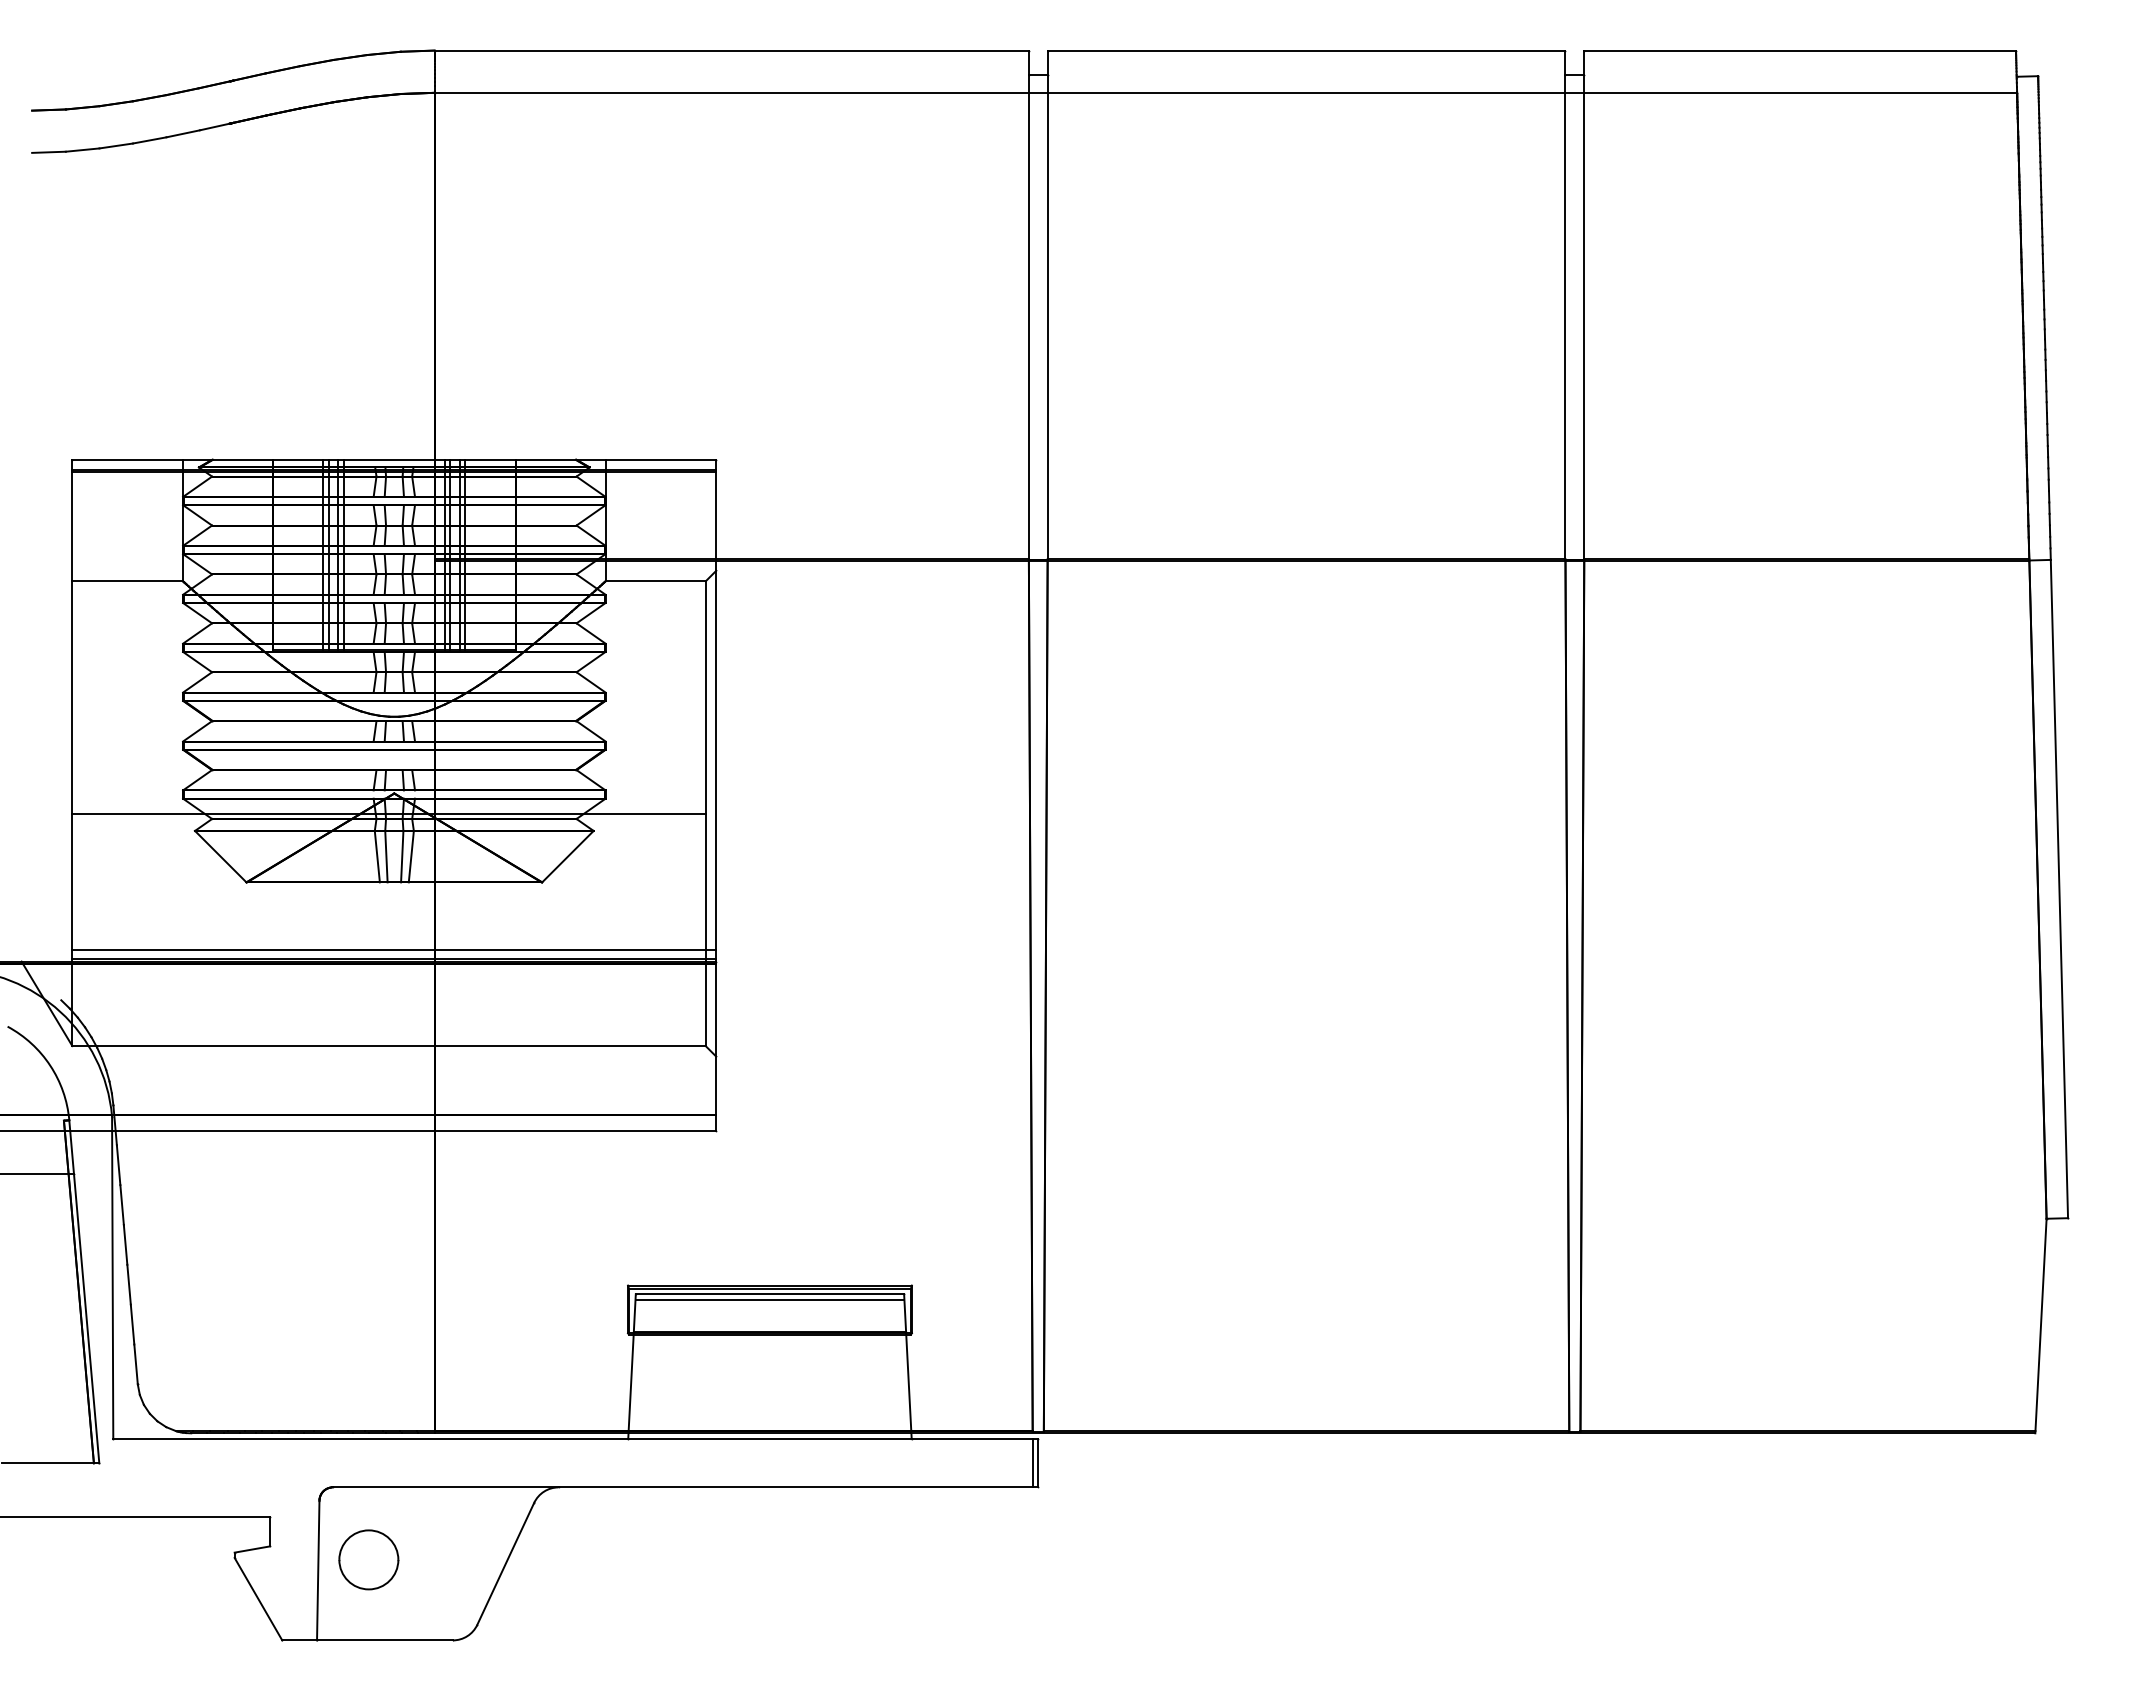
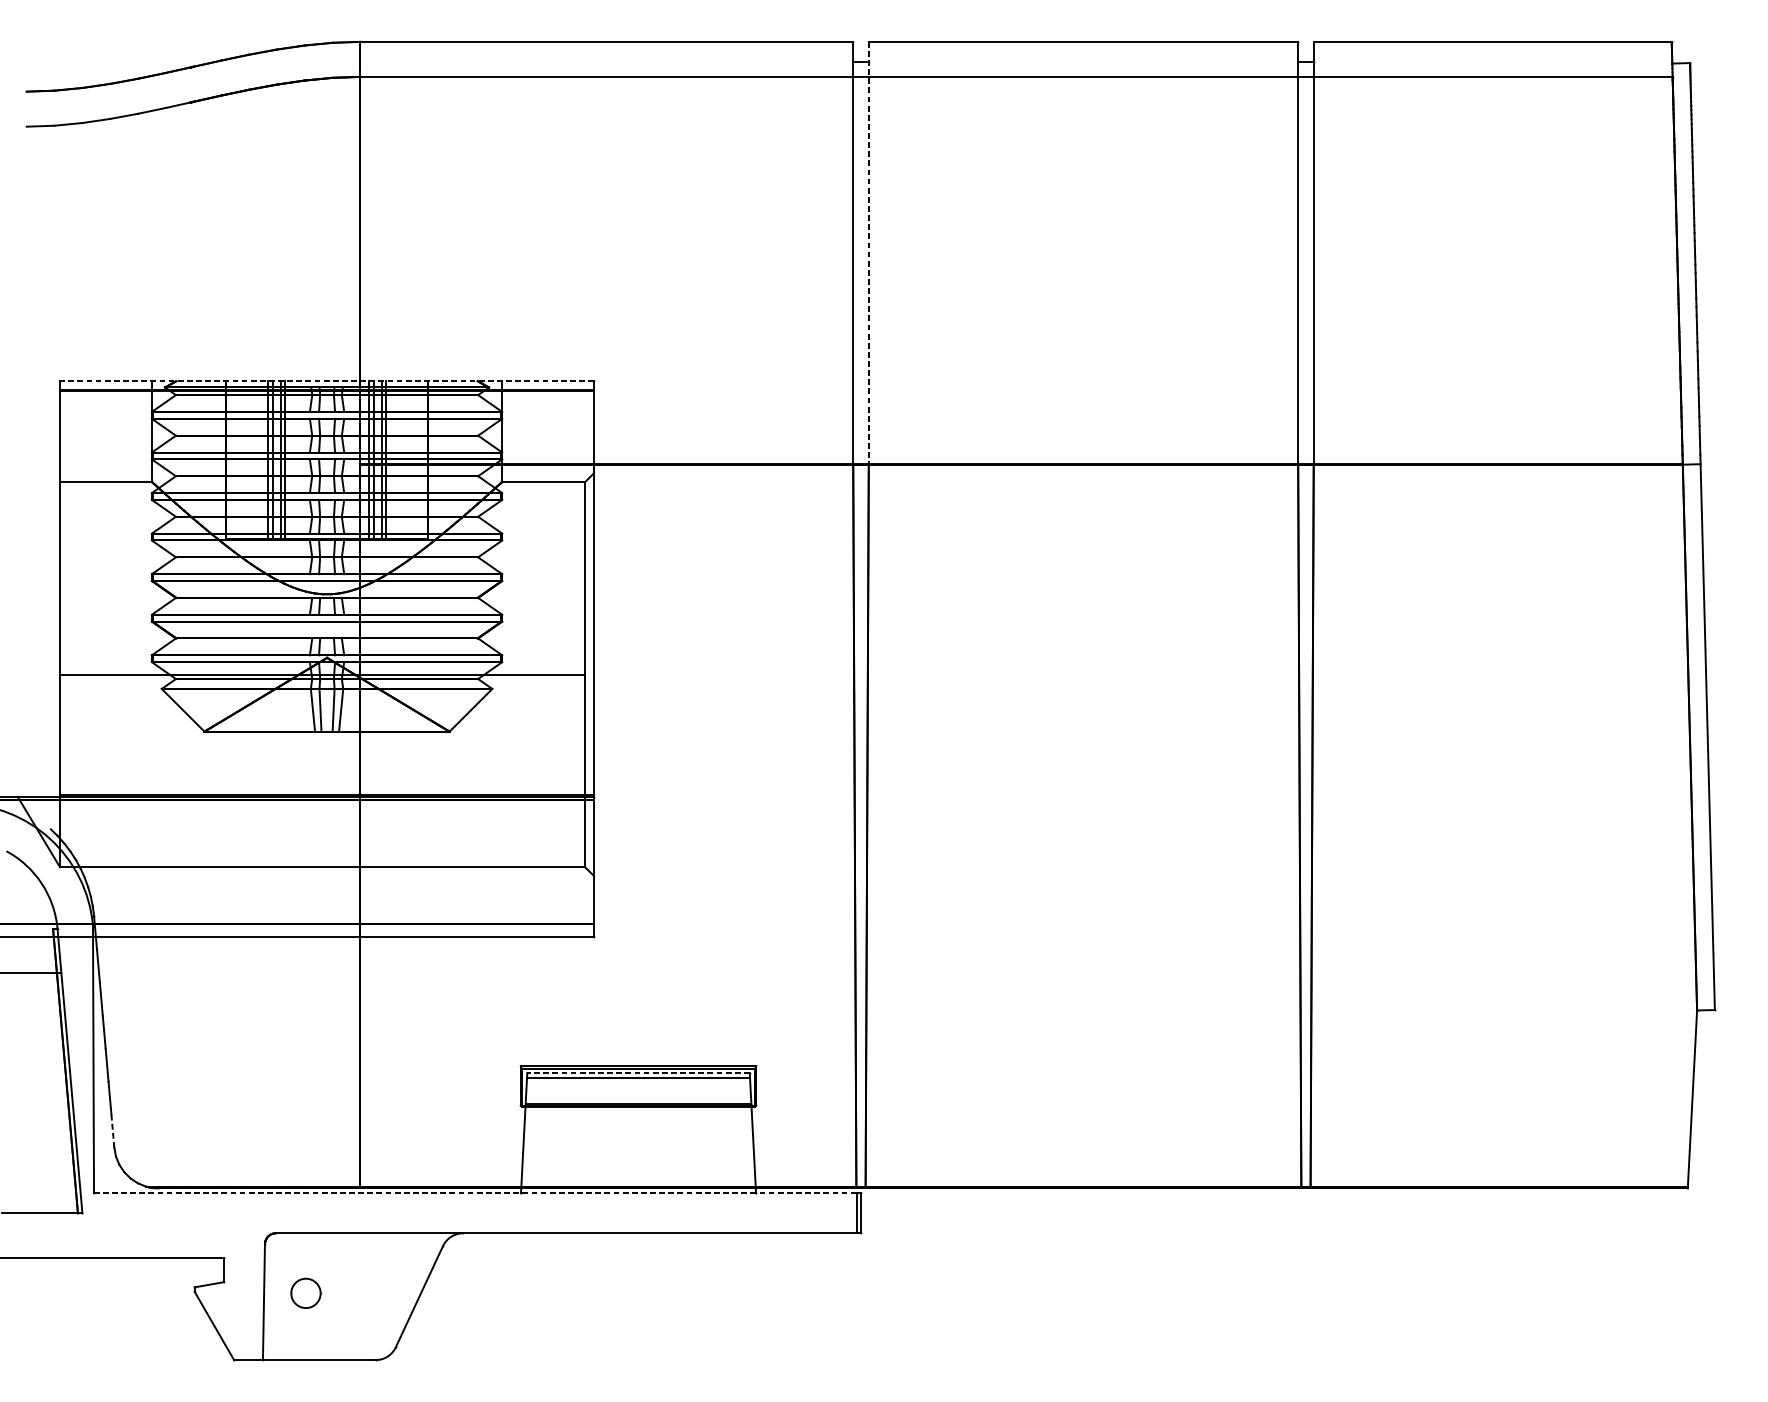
line: (1047, 305) -> (868, 253), solid -> dashed
line: (394, 459) -> (327, 380), solid -> dashed
line: (394, 949) -> (327, 787), removed
line: (769, 1294) -> (638, 1073), solid -> dashed
line: (136, 1364) -> (113, 1131), solid -> dashed
line: (573, 1439) -> (475, 1193), solid -> dashed
part: (368, 1559) -> (305, 1293), size x0.6

